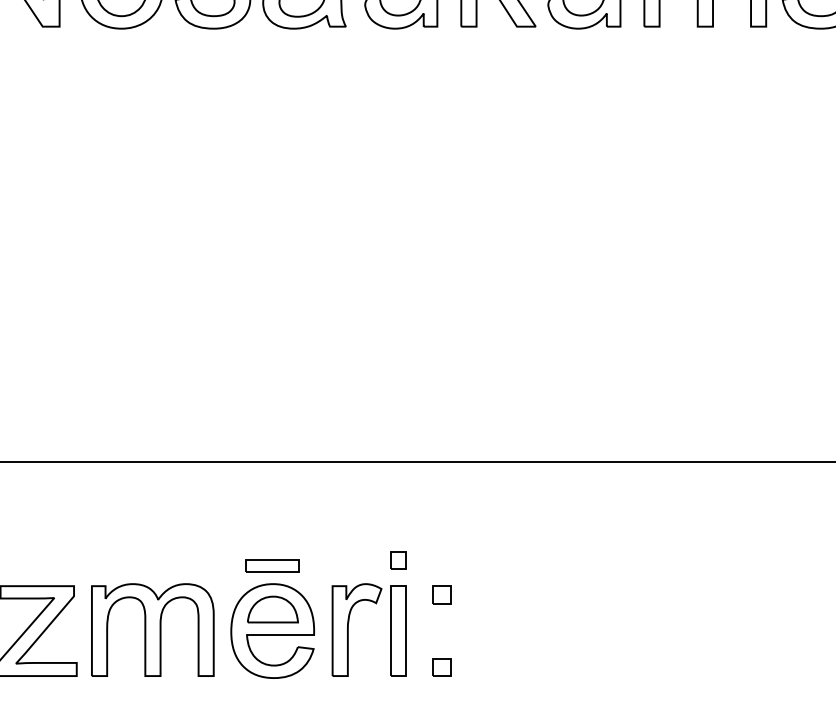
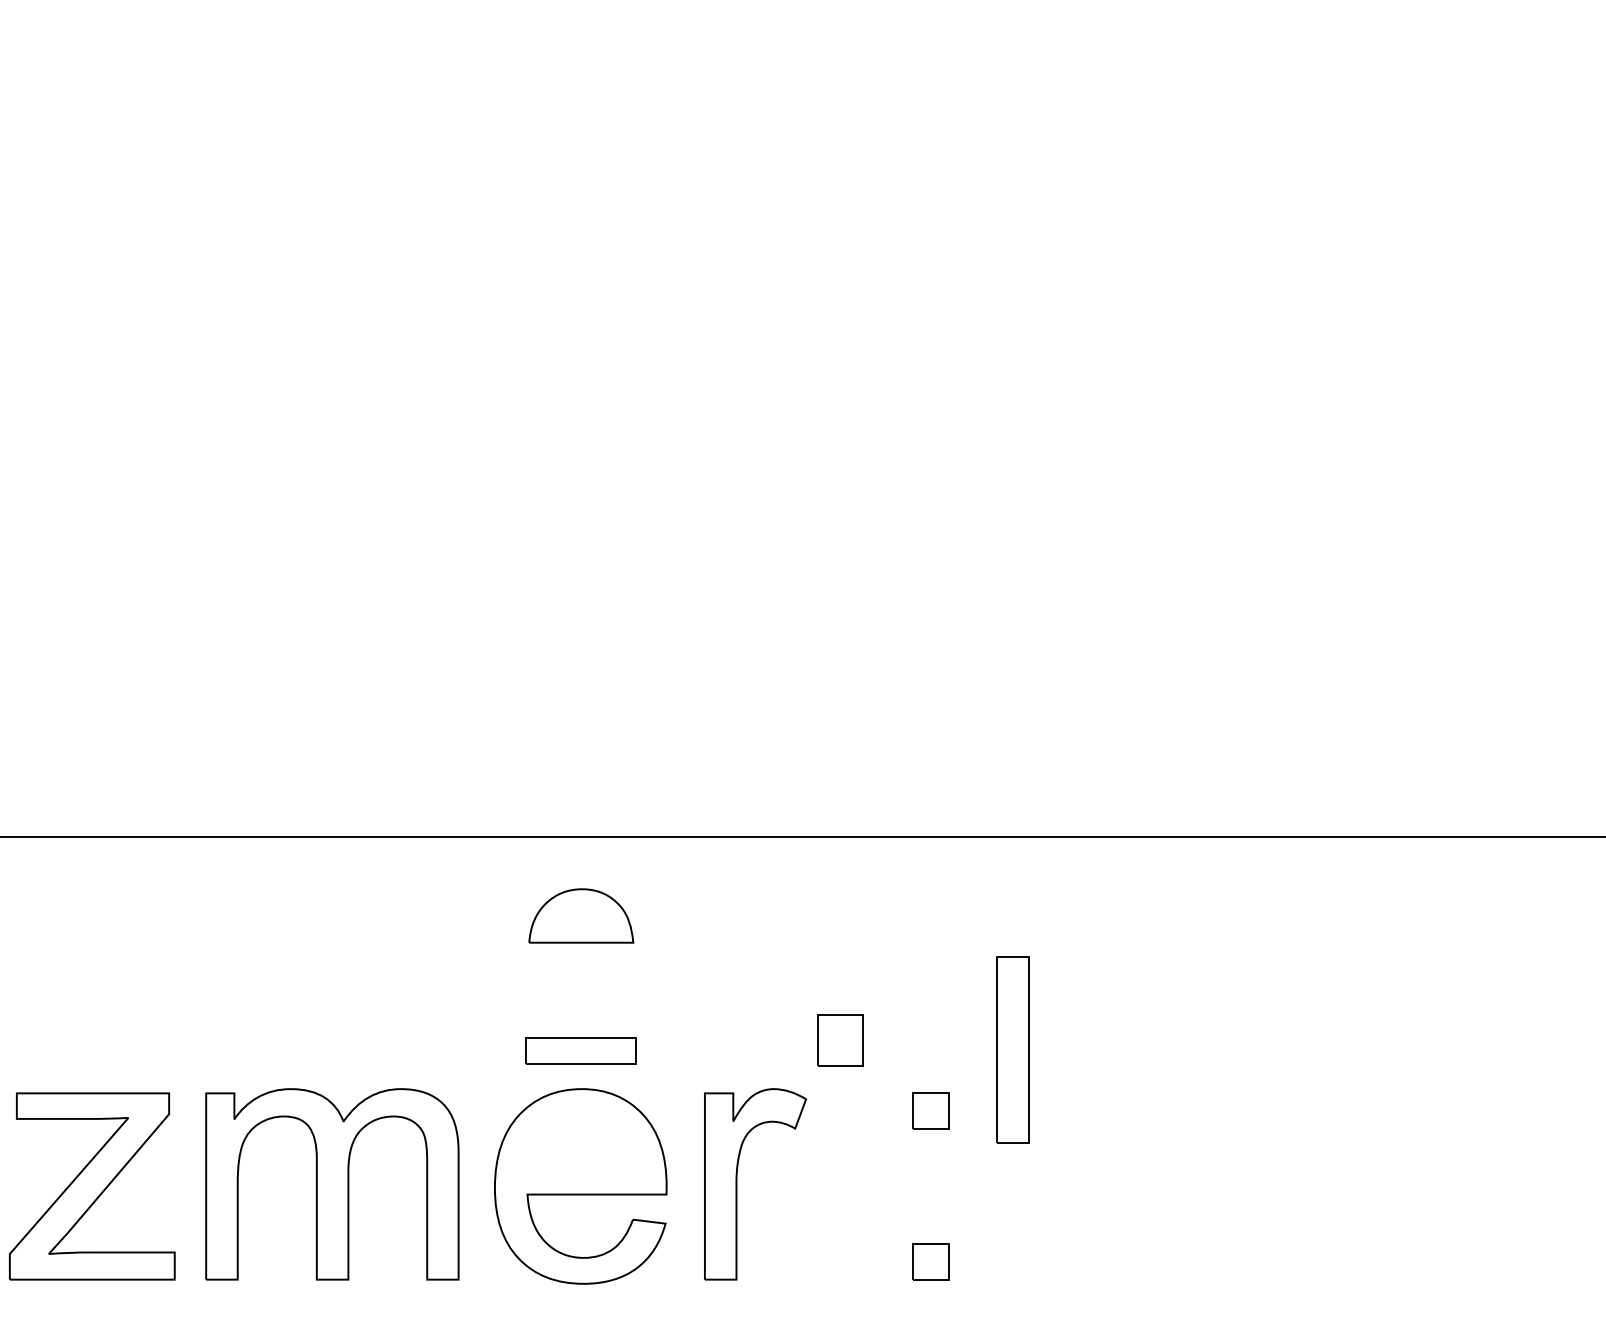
part: (398, 560) -> (841, 1040), size x1.4
part: (272, 609) -> (580, 915), moved
part: (398, 630) -> (1013, 1048), moved

